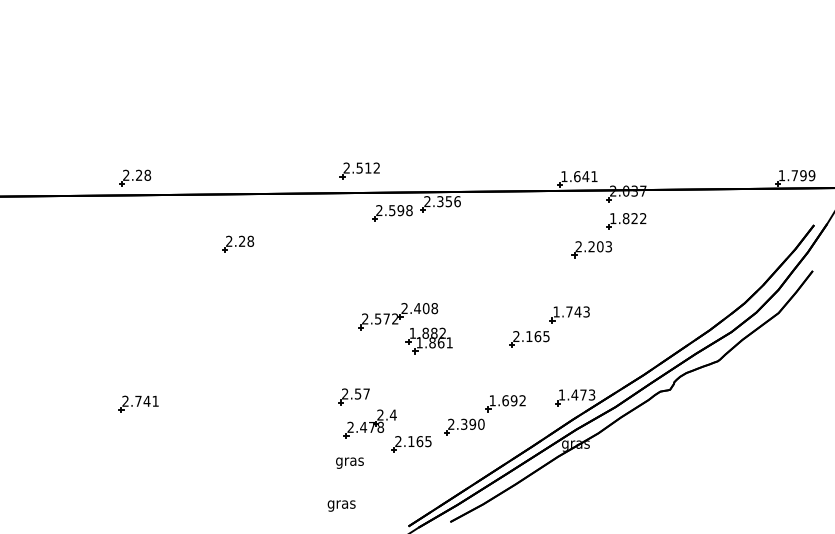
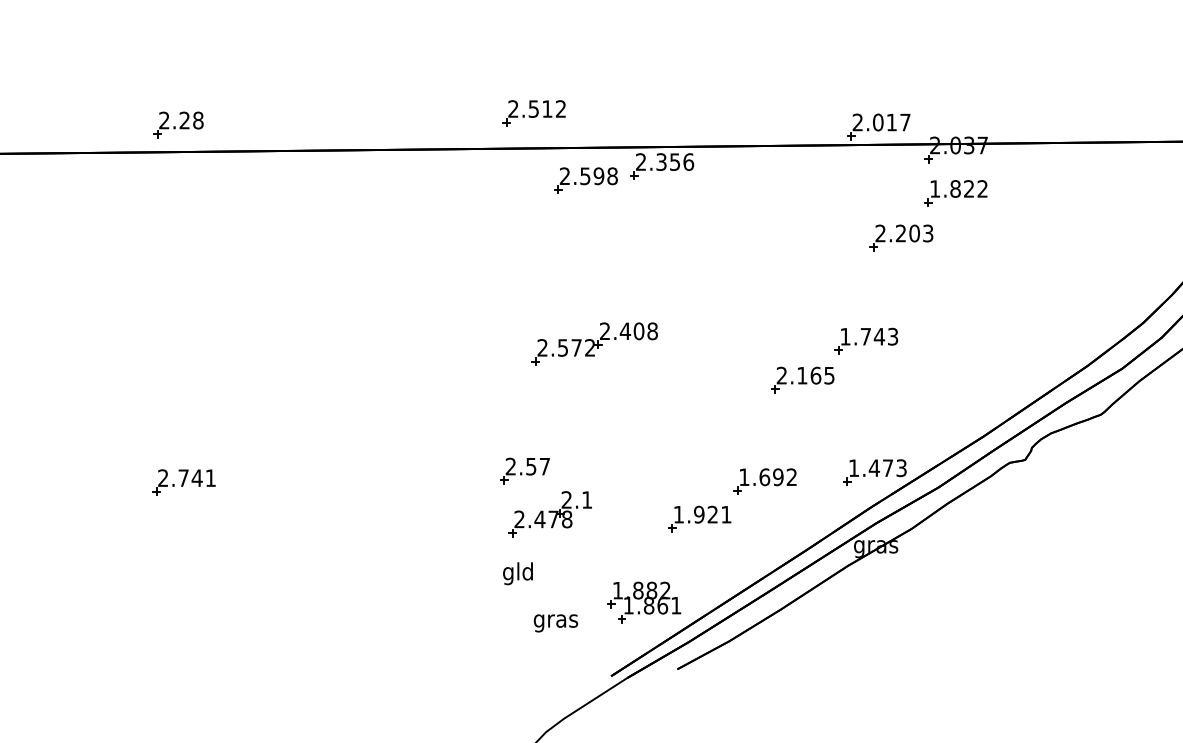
text: (579, 176) -> (881, 122), 1.641 -> 2.017
part: (238, 243) -> (341, 228), removed
part: (428, 340) -> (642, 601), moved
text: (392, 414) -> (585, 499), 2.4 -> 2.1
text: (466, 423) -> (702, 513), 2.390 -> 1.921
part: (411, 444) -> (615, 546), removed
text: (349, 461) -> (517, 573), gras -> gld
text: (341, 505) -> (555, 622), moved

